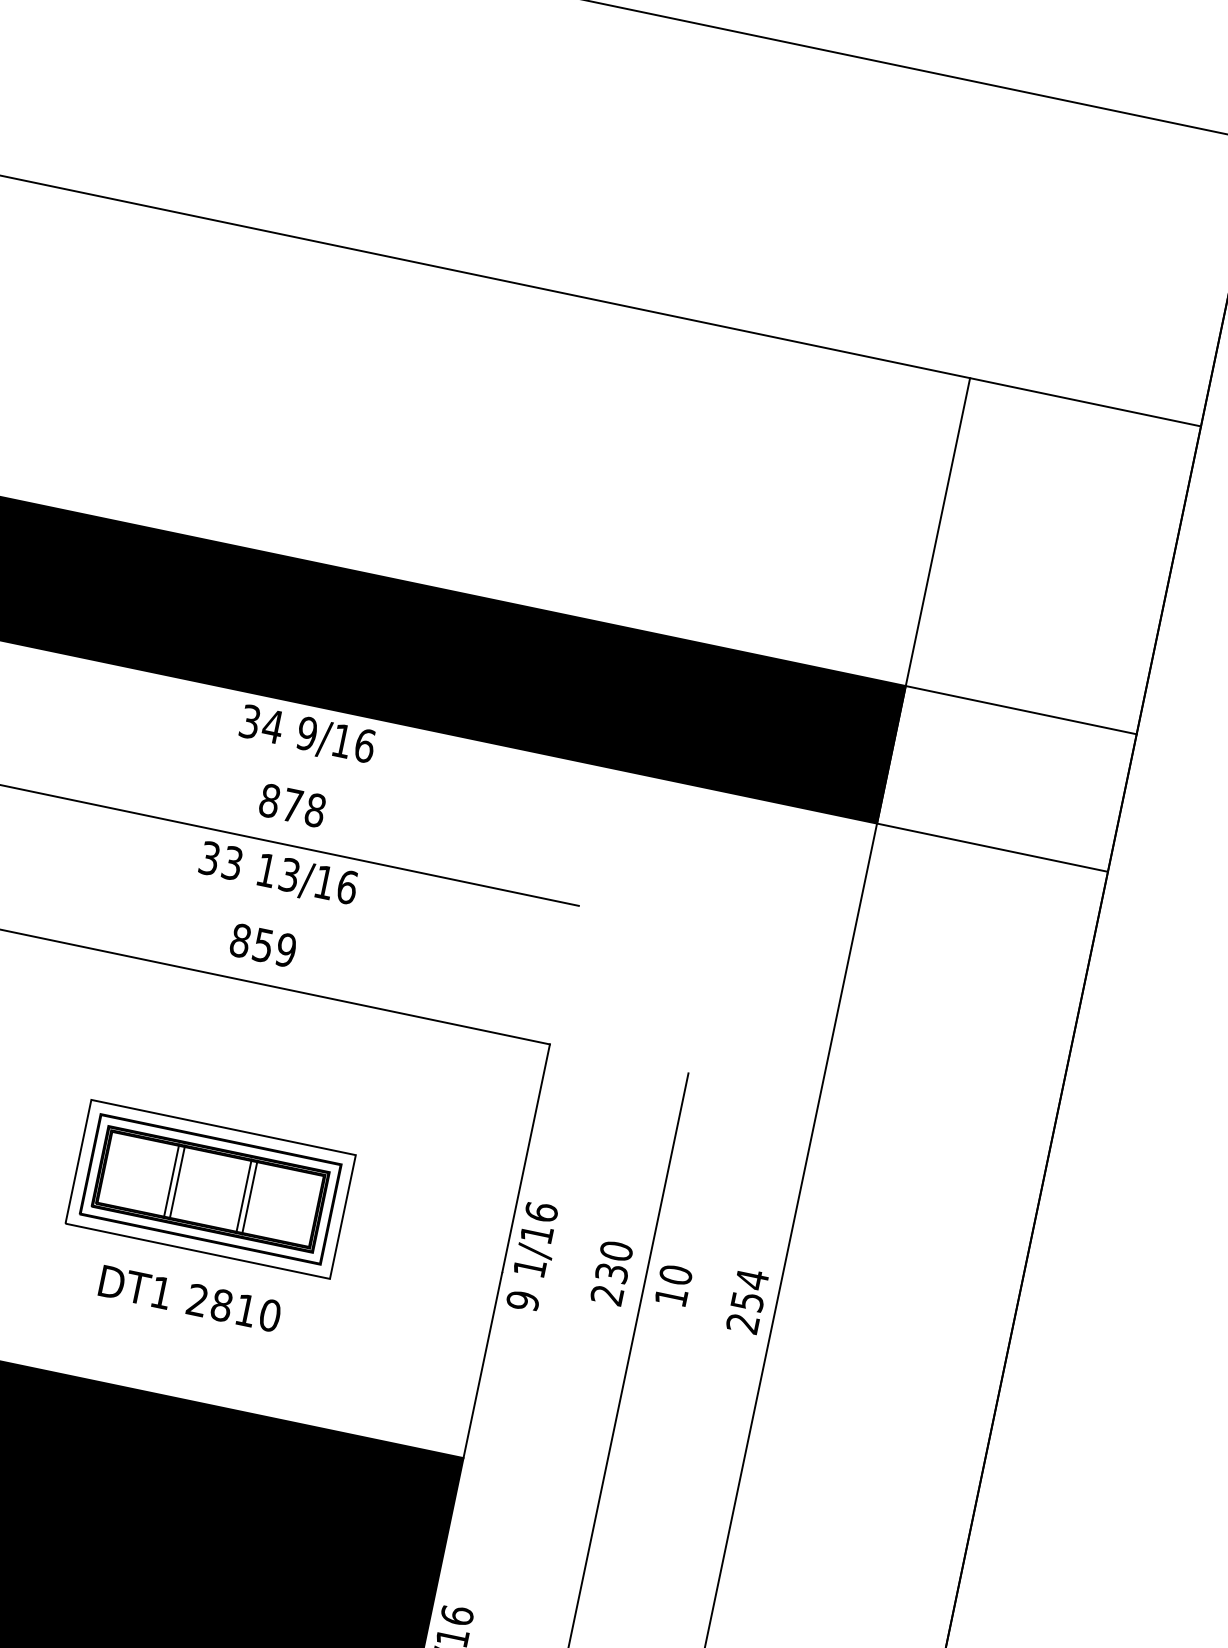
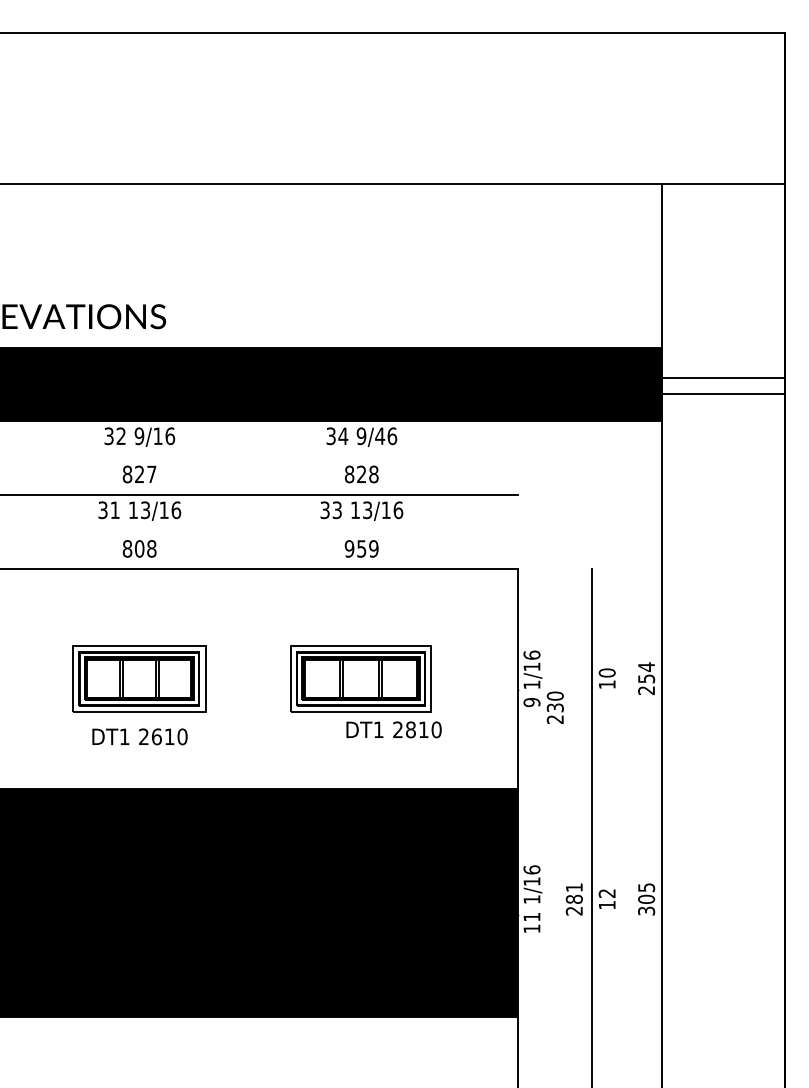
line: (1019, 710) -> (722, 378), moved
text: (343, 739) -> (380, 435), 9/16 -> 9/46
text: (292, 803) -> (361, 473), 878 -> 828
line: (991, 847) -> (722, 394), moved
text: (240, 939) -> (349, 548), 859 -> 959
text: (610, 1272) -> (554, 707), moved
text: (189, 1297) -> (393, 729), moved

